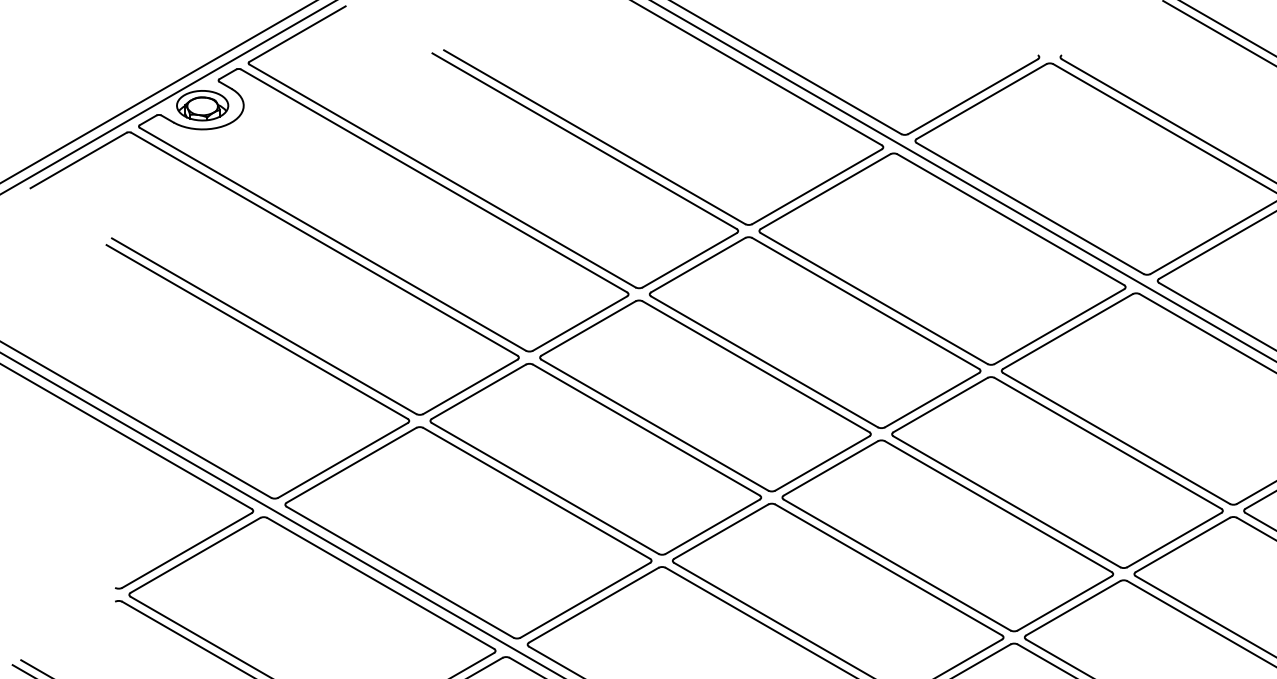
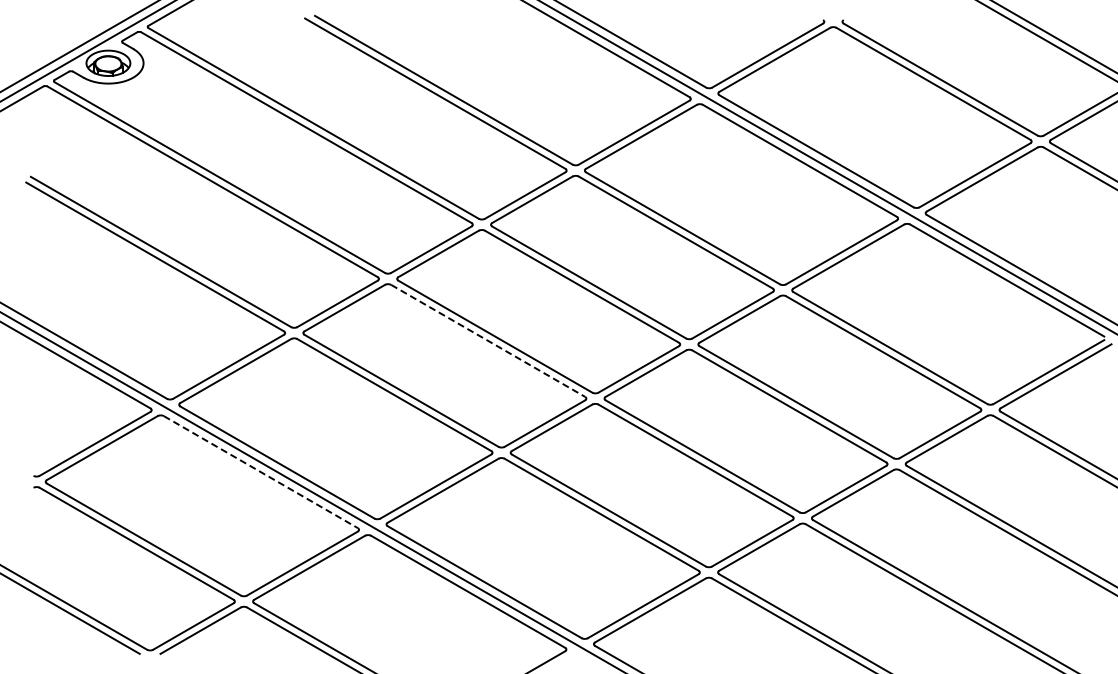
line: (646, 429) -> (488, 340), solid -> dashed
line: (380, 583) -> (260, 472), solid -> dashed

